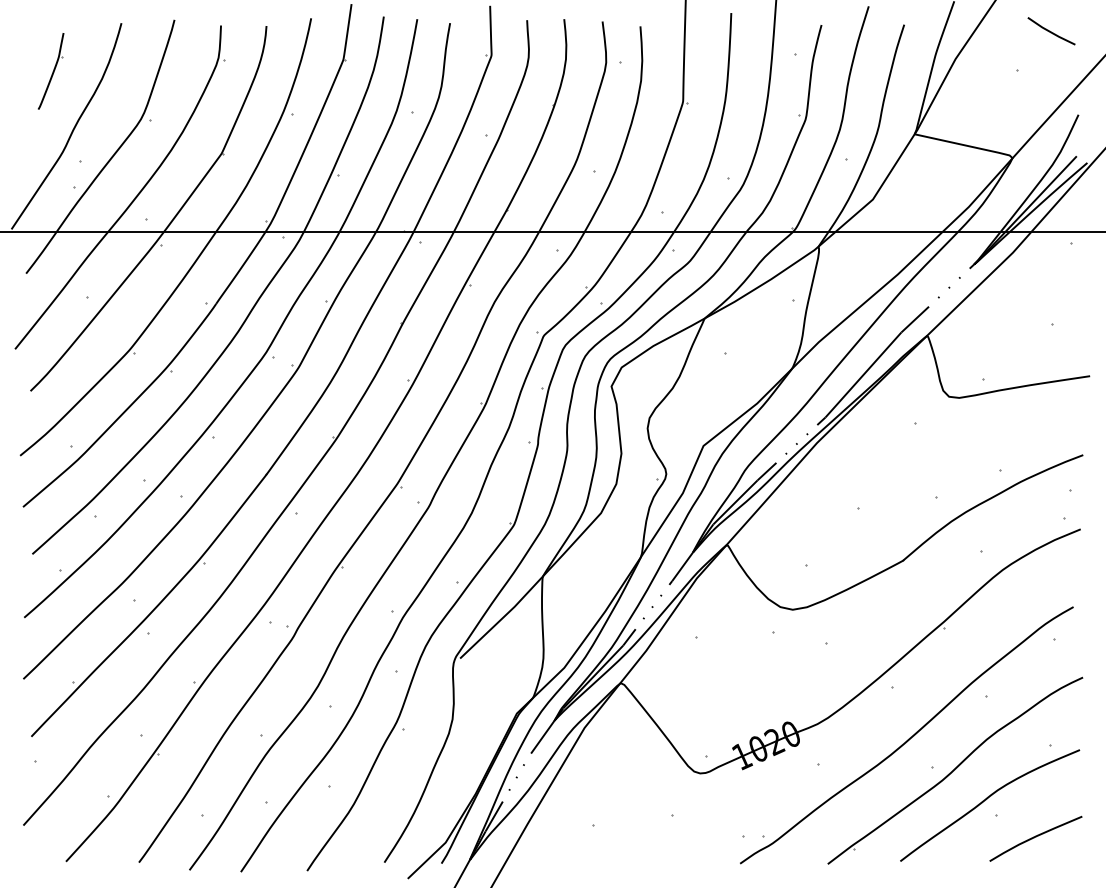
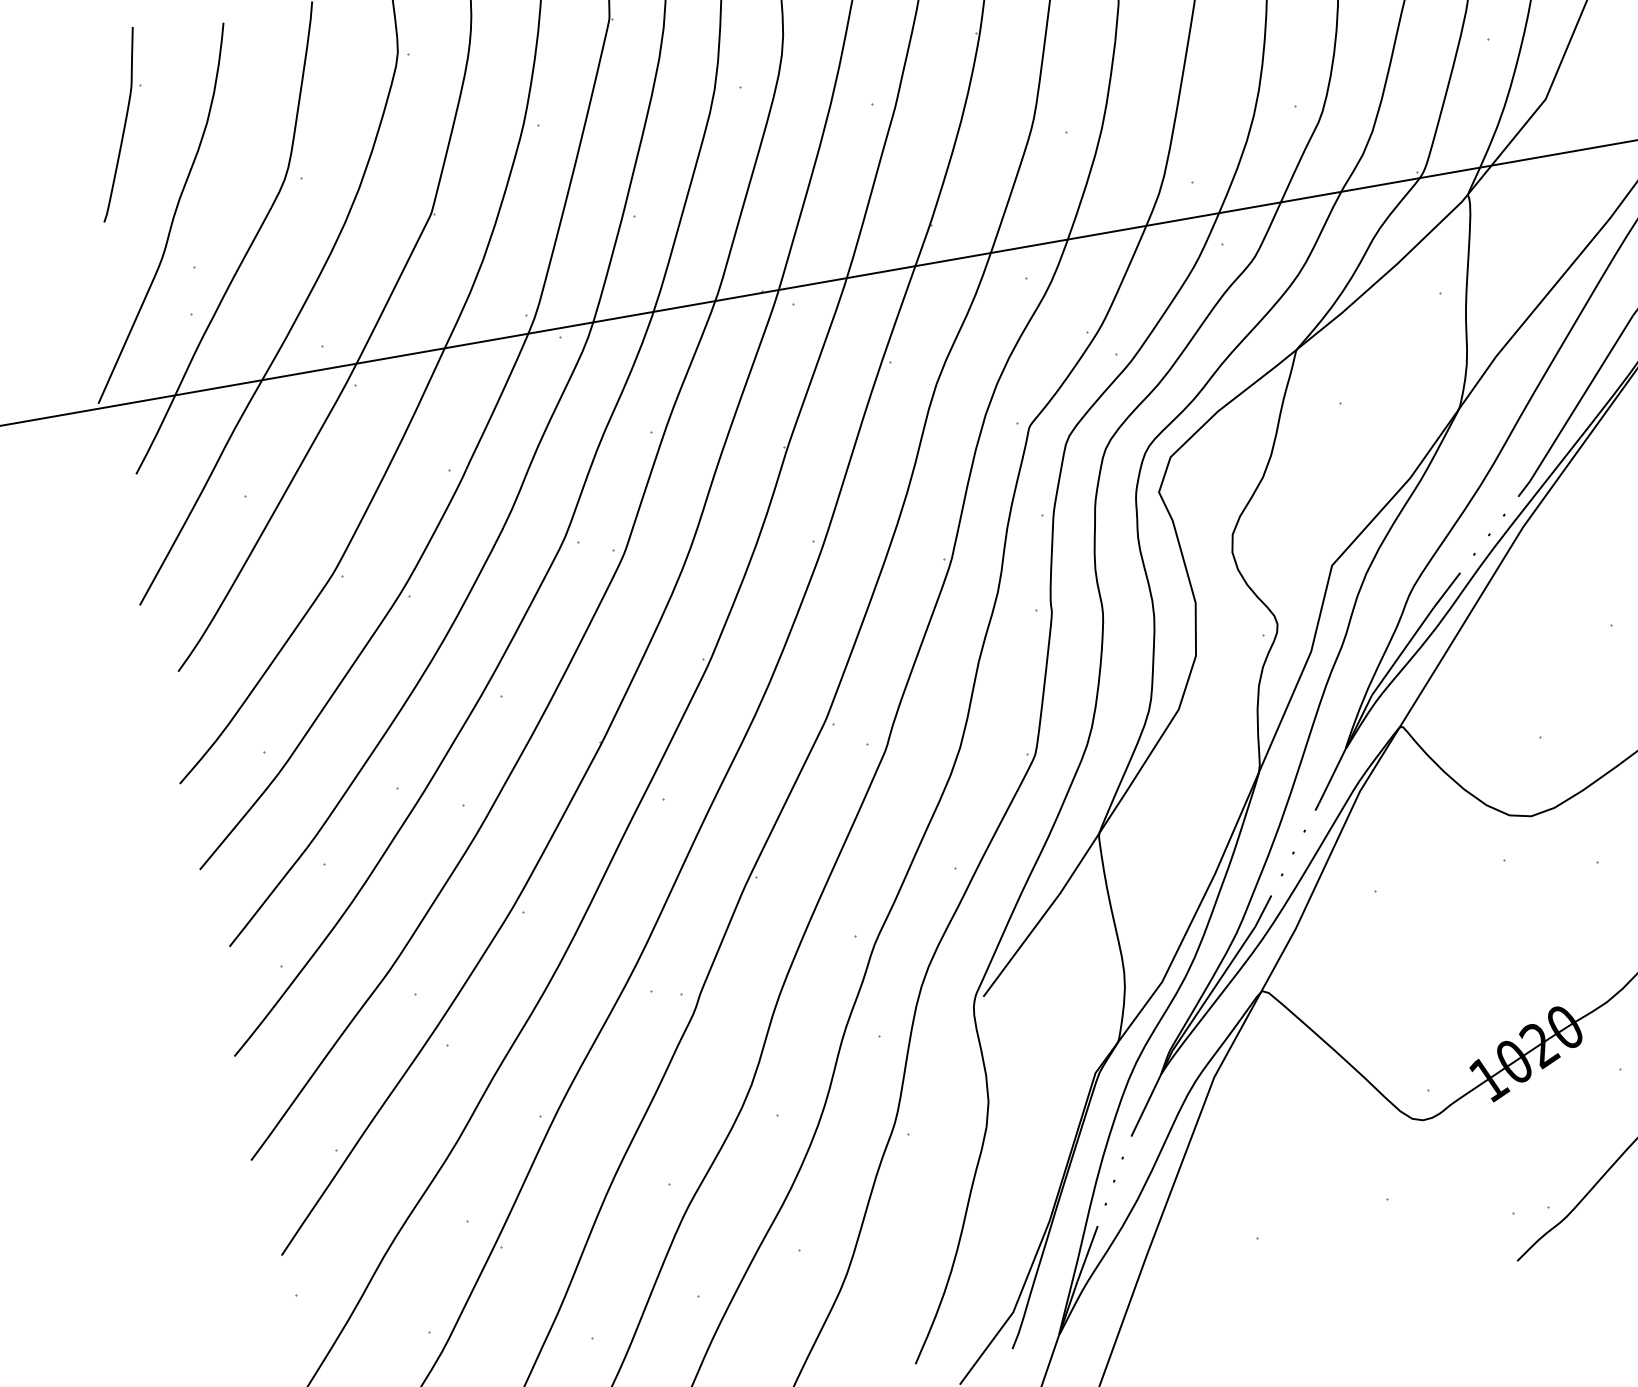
part: (50, 71) -> (117, 125), size x1.43

